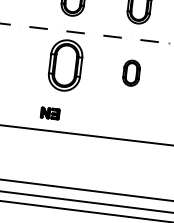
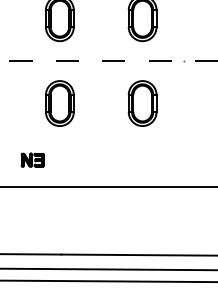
part: (65, 65) -> (59, 103), size x0.71
part: (131, 73) -> (142, 103), size x1.43
part: (50, 112) -> (32, 159), moved

